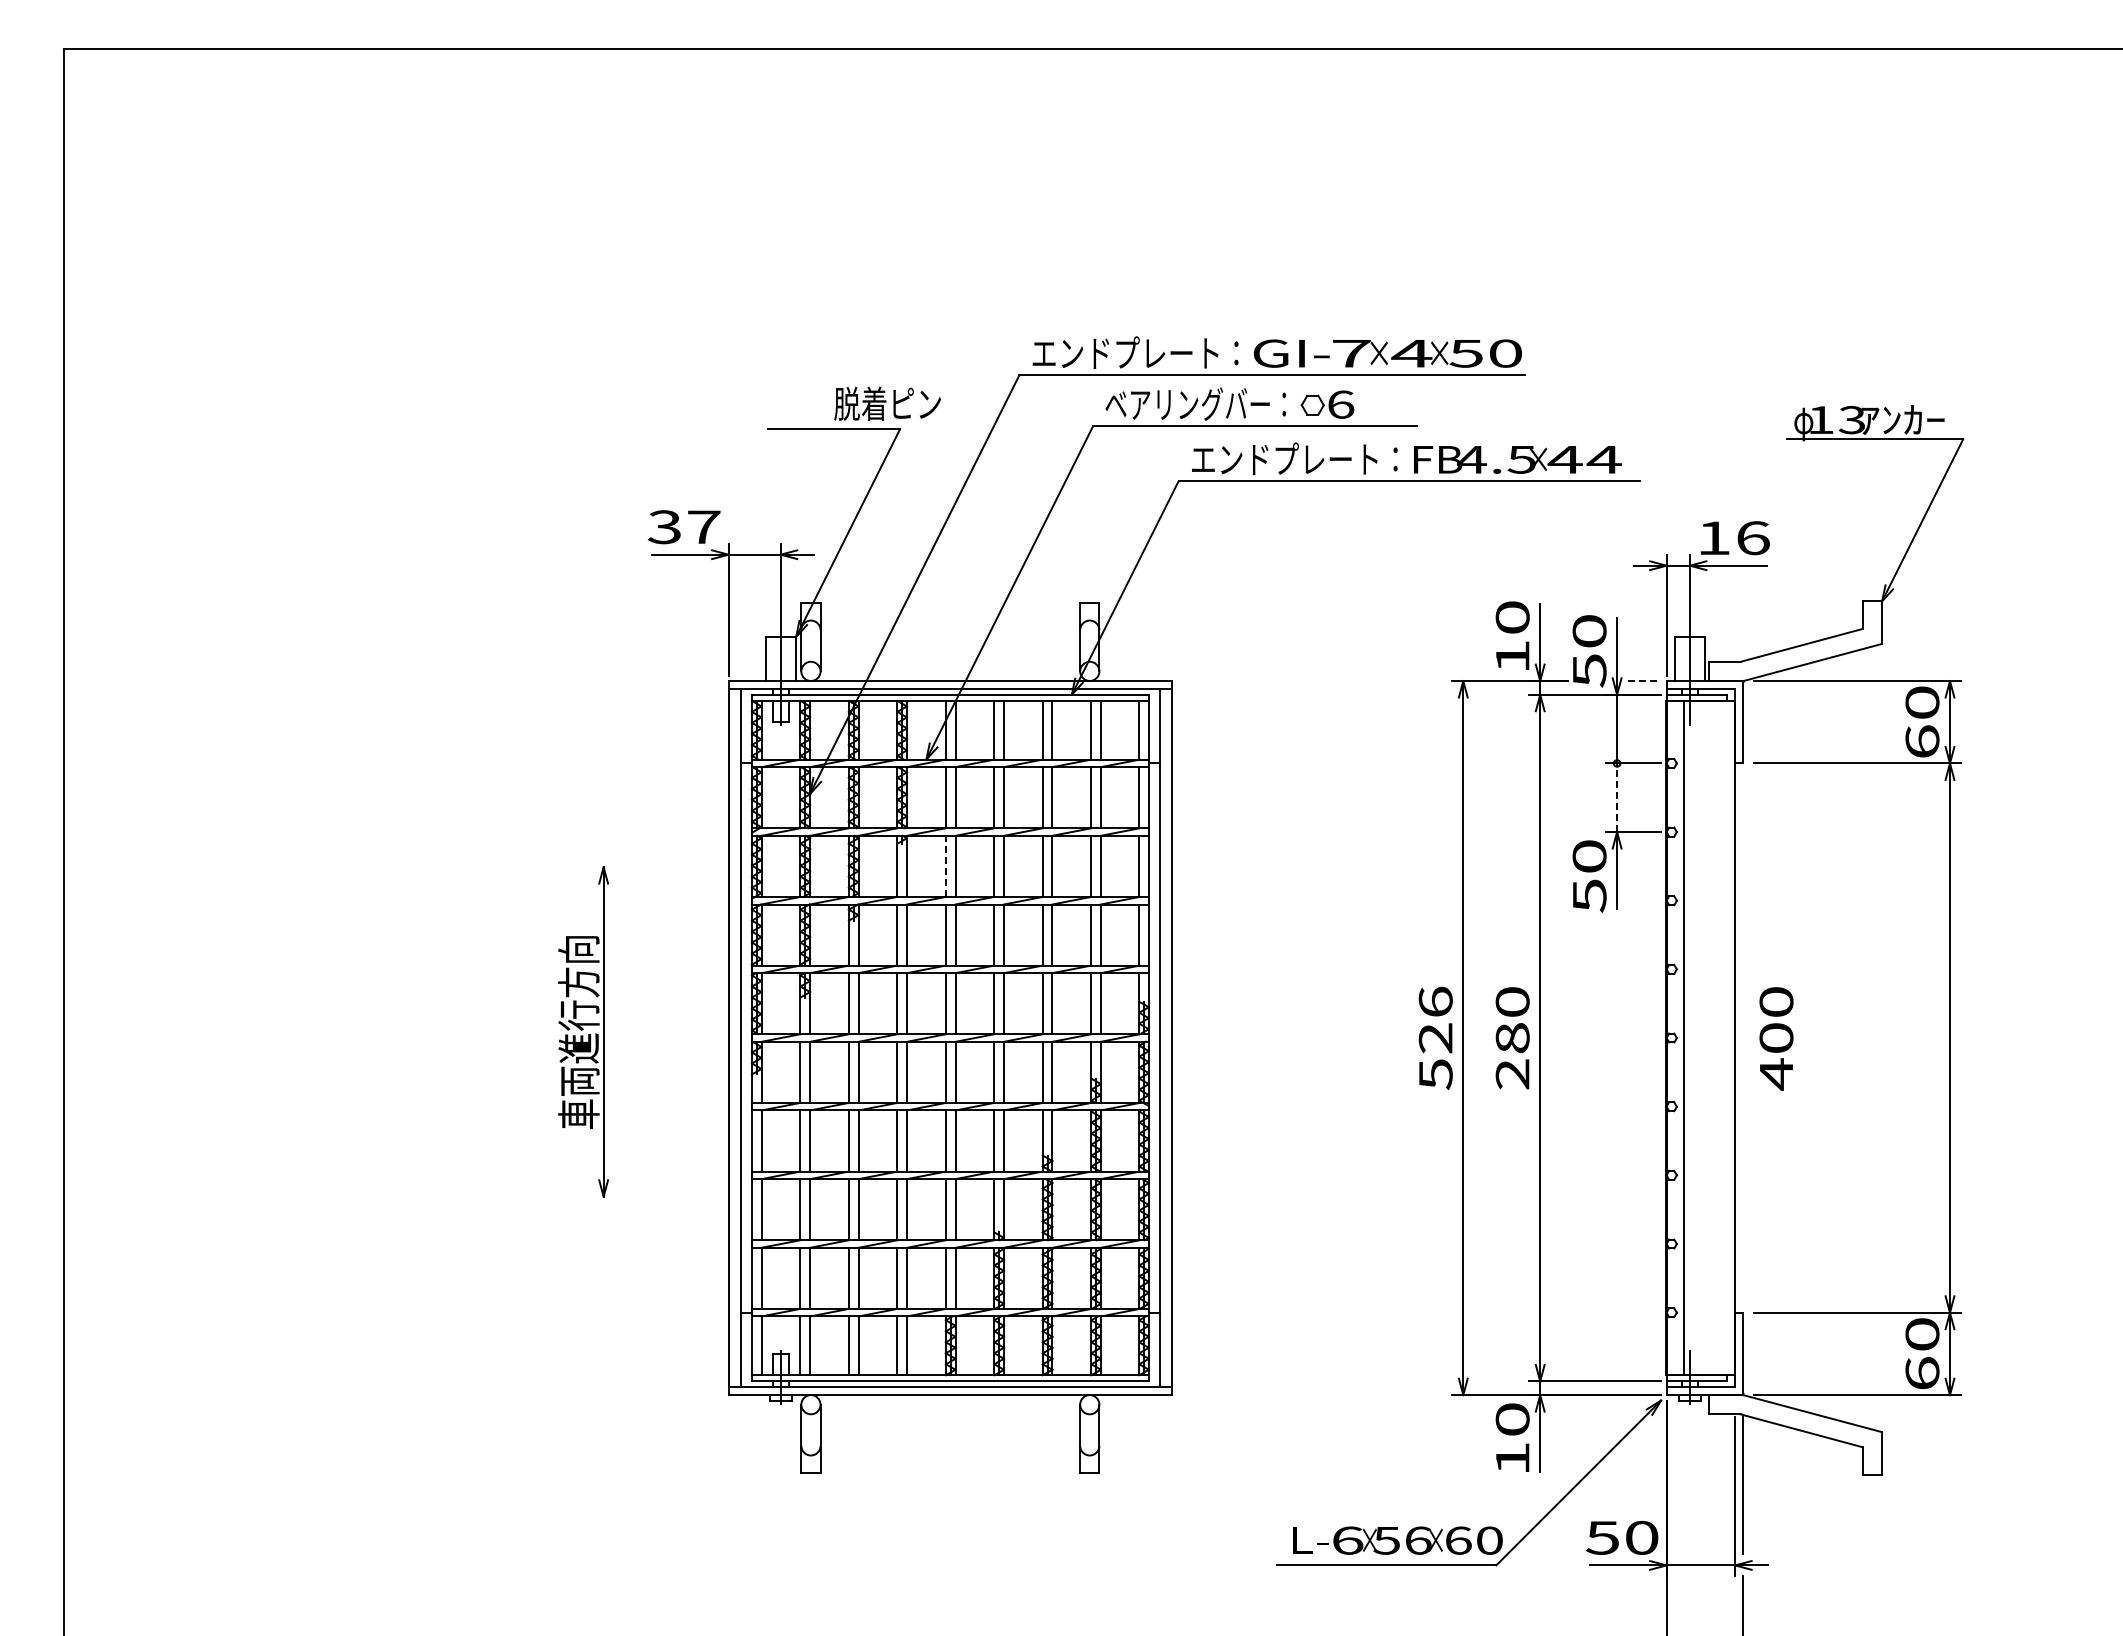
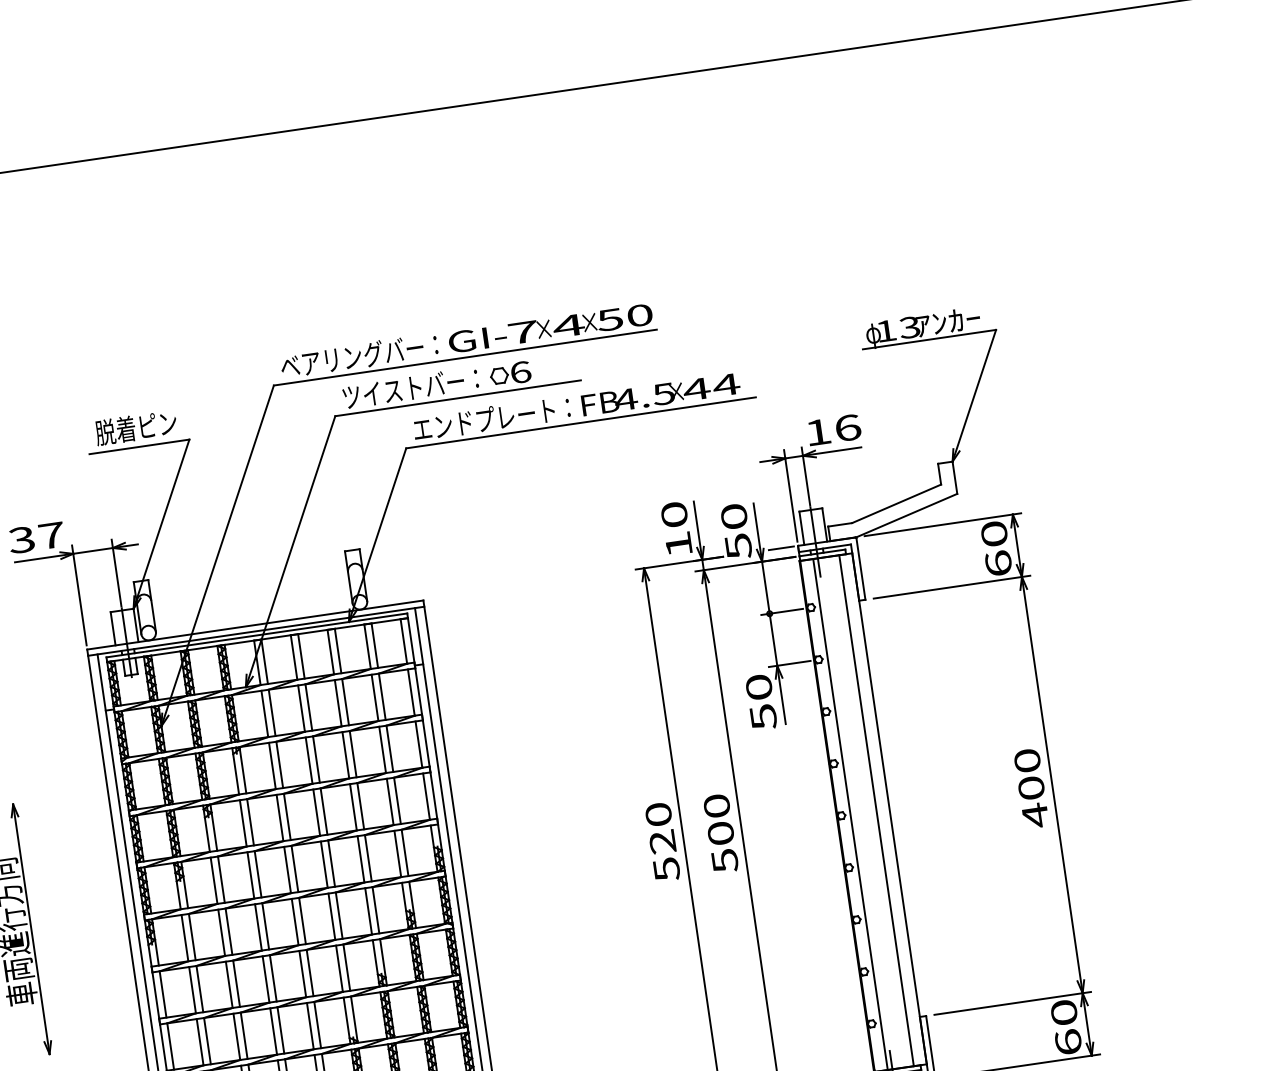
text: (1125, 352) -> (351, 356), エンドプレート： -> ベアリングバー：
text: (887, 403) -> (136, 427), moved
text: (1195, 403) -> (410, 387), ベアリングバー： -> ツイストバー：
line: (1645, 681) -> (782, 548), dashed -> solid
line: (1617, 797) -> (773, 639), dashed -> solid
line: (945, 866) -> (272, 766), dashed -> solid
text: (1435, 1001) -> (658, 814), 526 -> 520
line: (1718, 1037) -> (876, 810), added
text: (1776, 1038) -> (1031, 788), moved
text: (1512, 1056) -> (722, 847), 280 -> 500

